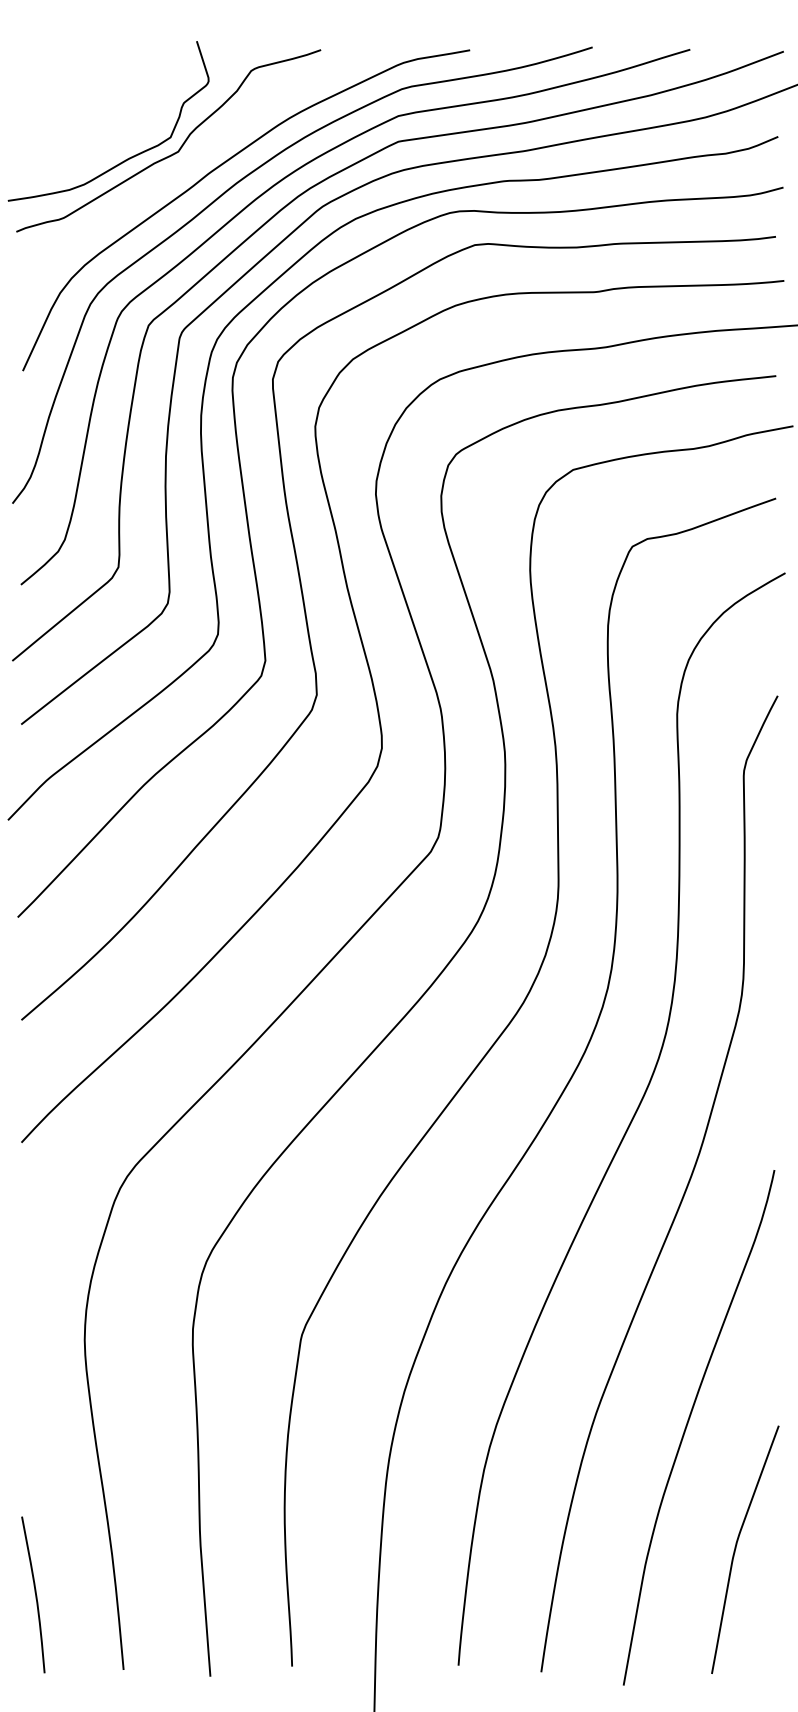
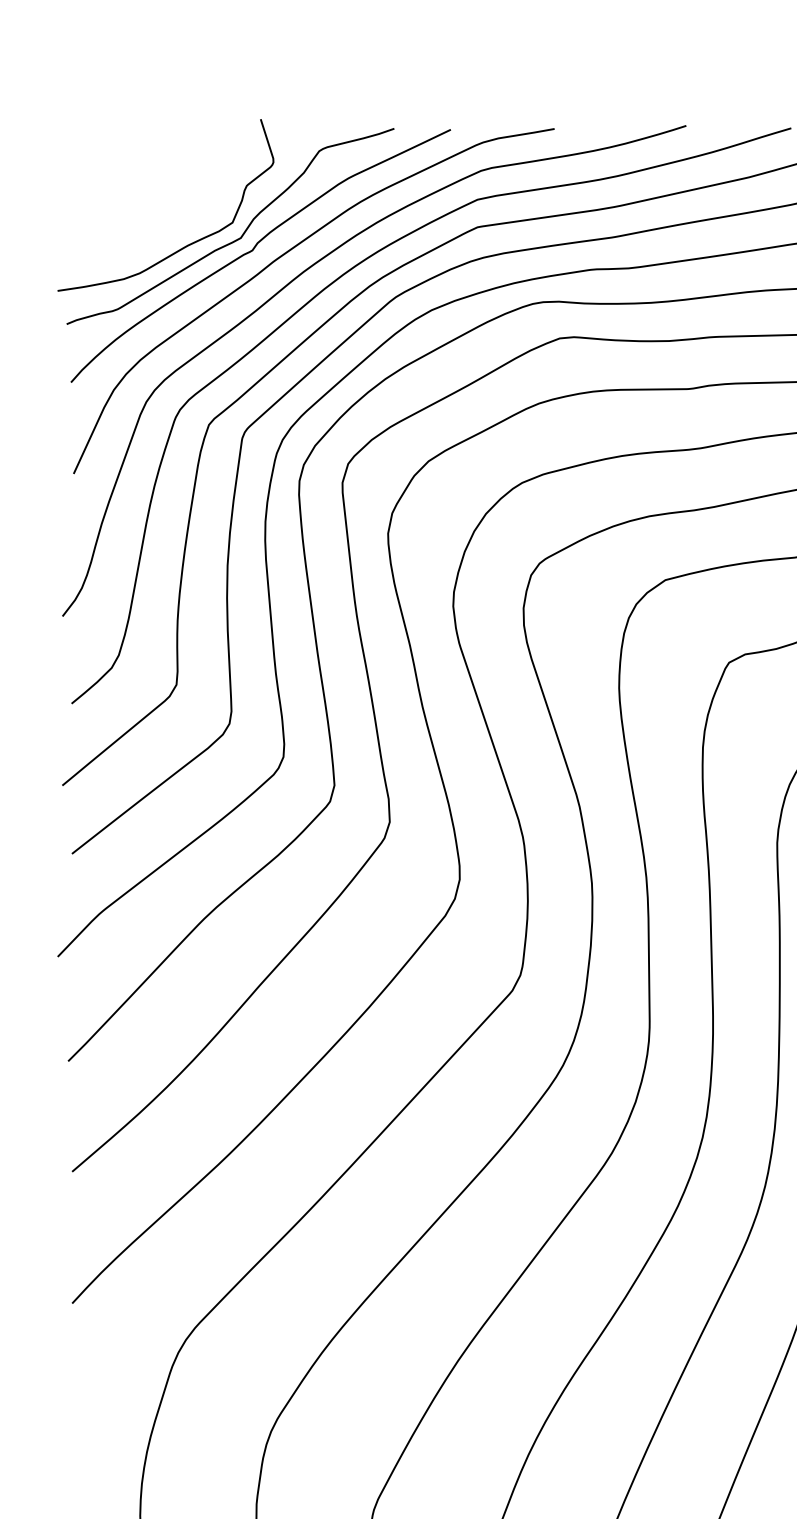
curve: (190, 163) -> (253, 250), added

